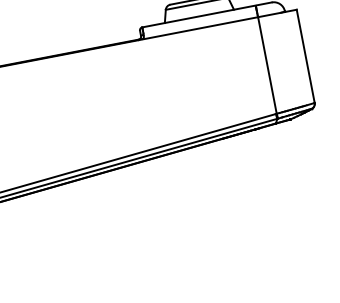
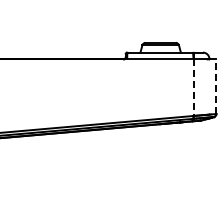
line: (305, 55) -> (216, 86), solid -> dashed
line: (267, 66) -> (193, 88), solid -> dashed

